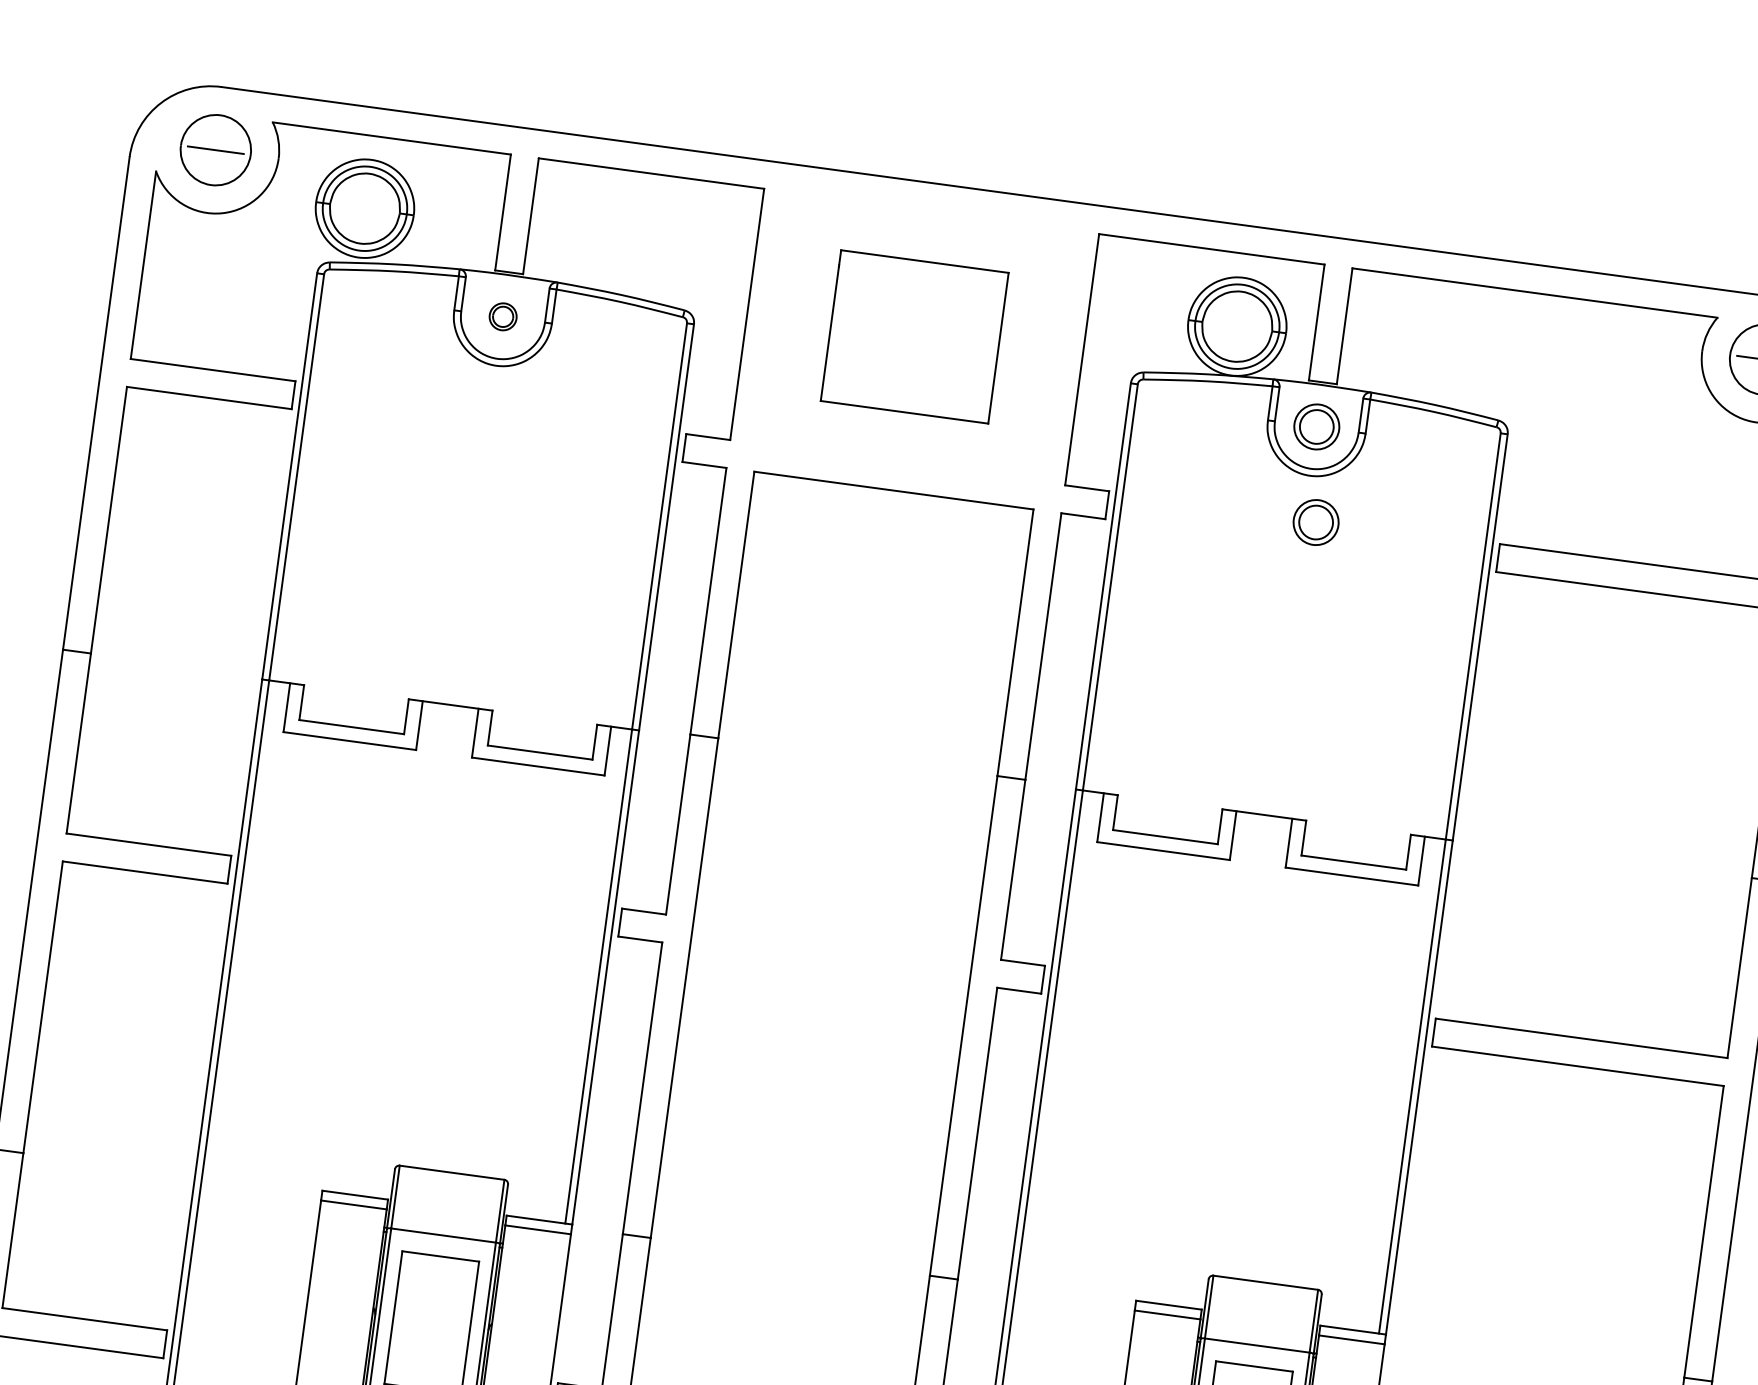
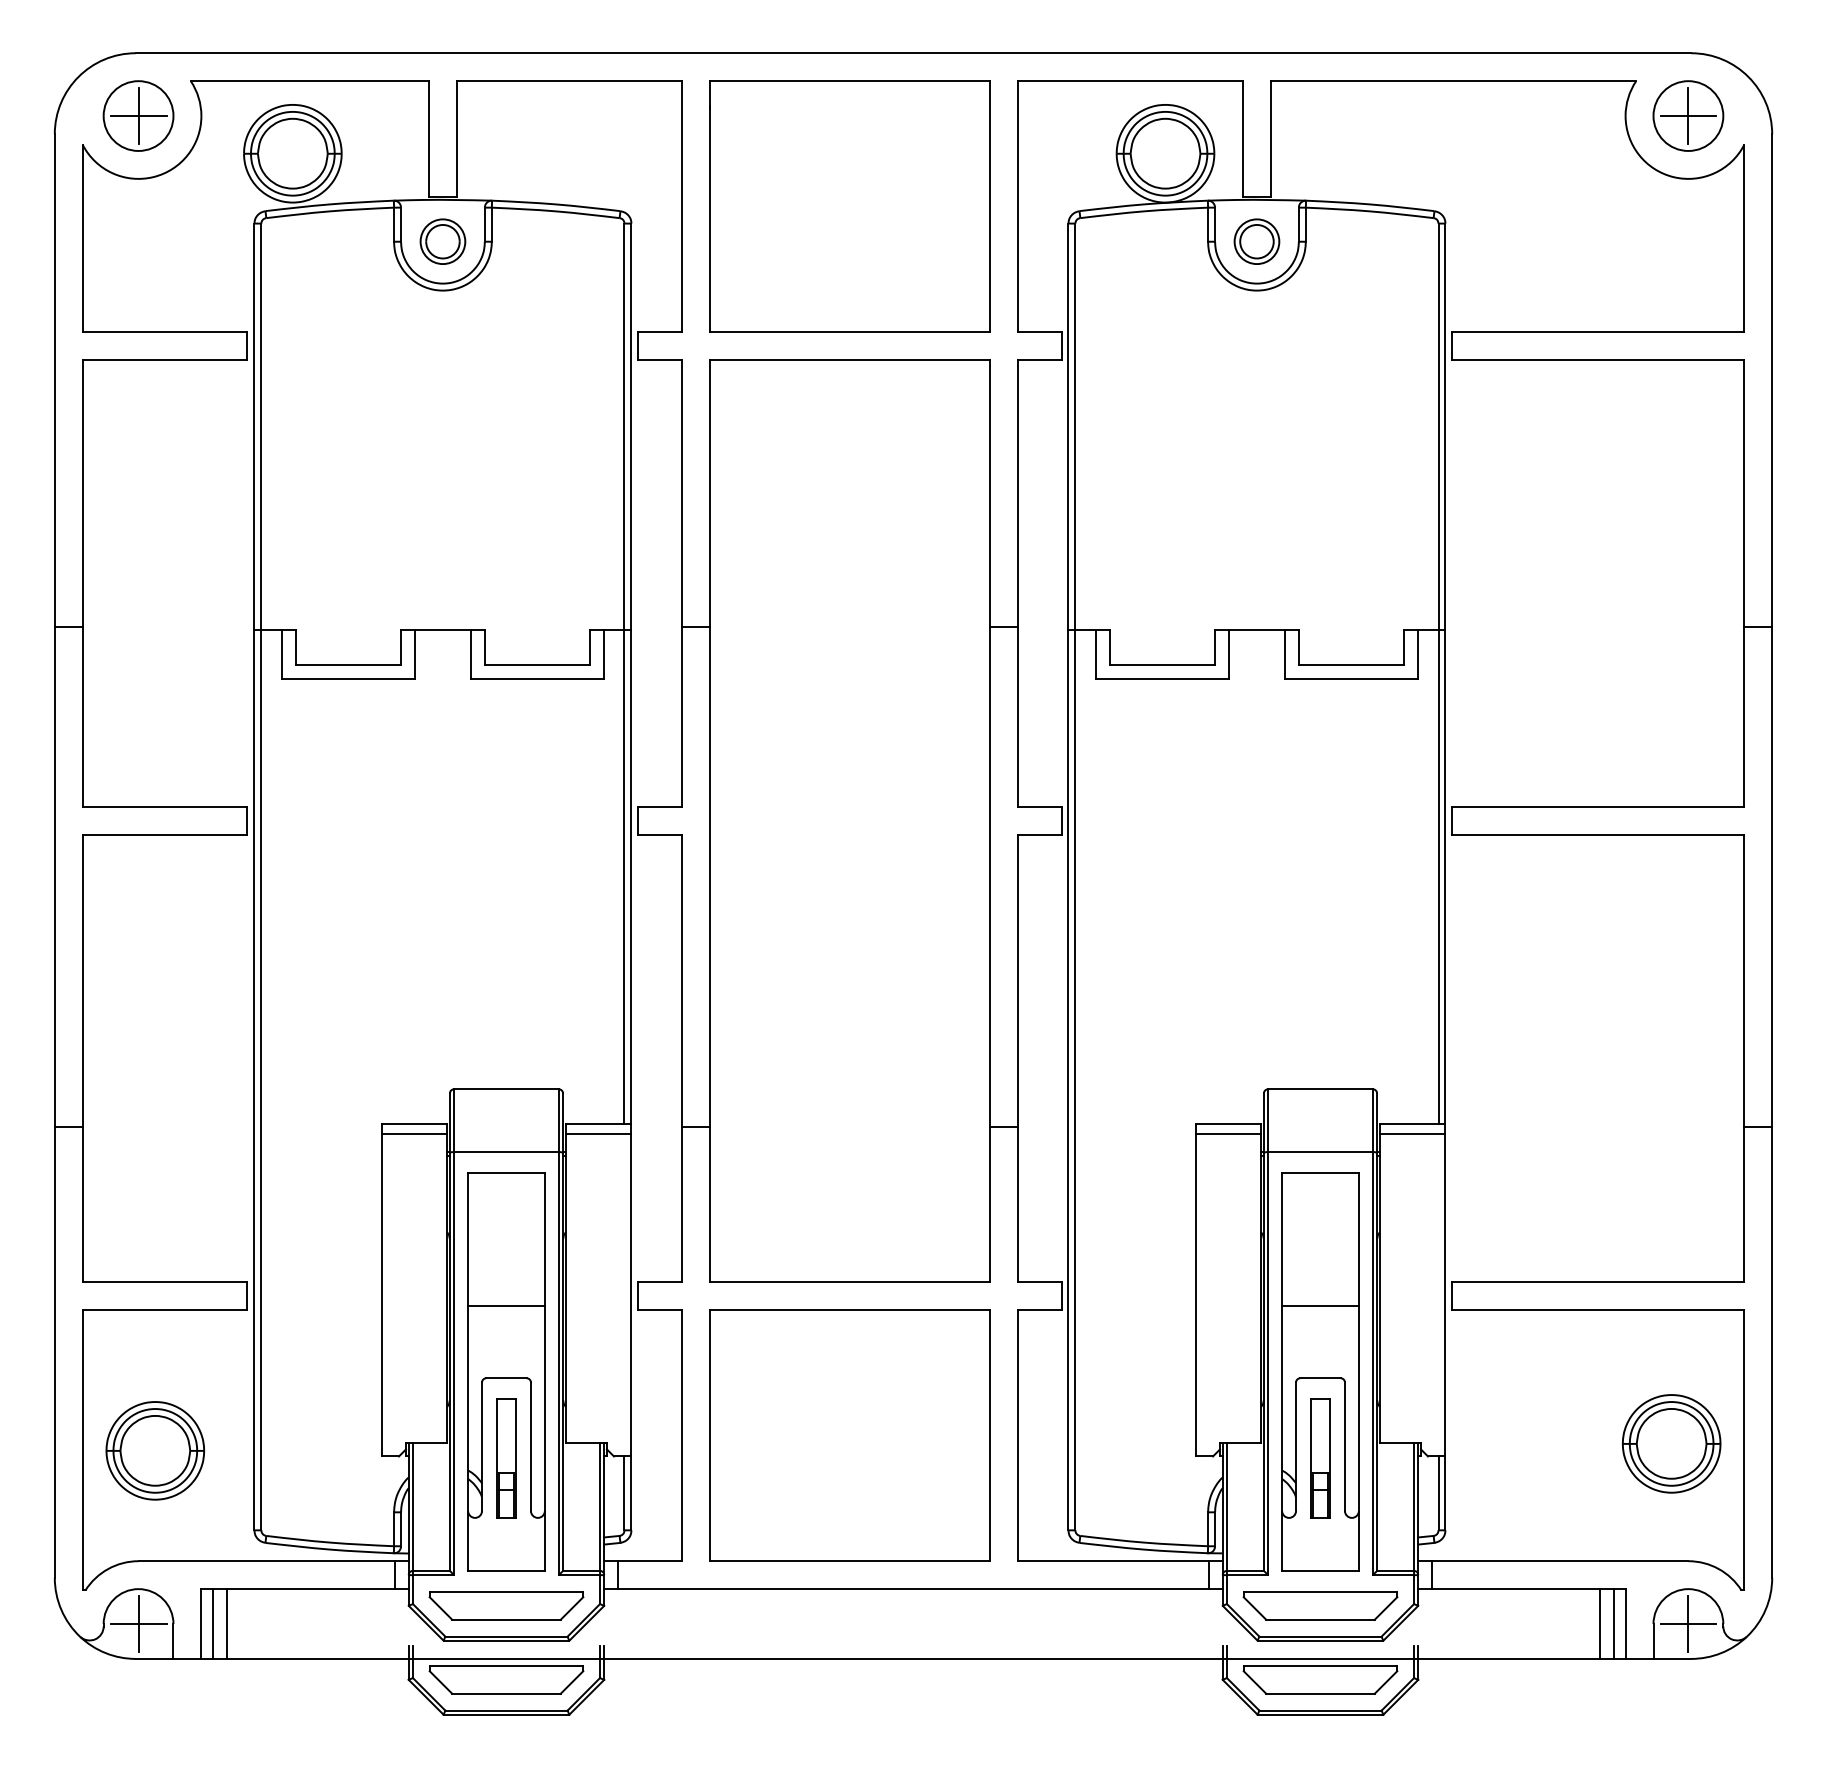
line: (215, 150) -> (138, 116), added
part: (502, 316) -> (442, 241), size x1.67
part: (914, 336) -> (849, 206), size x1.67
part: (1315, 522) -> (1268, 335), removed

